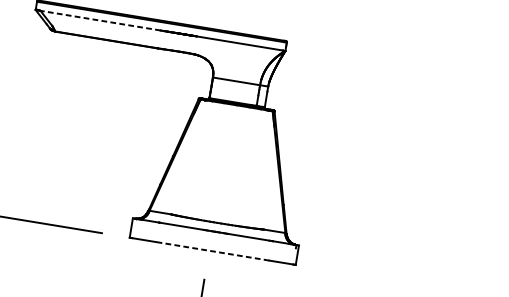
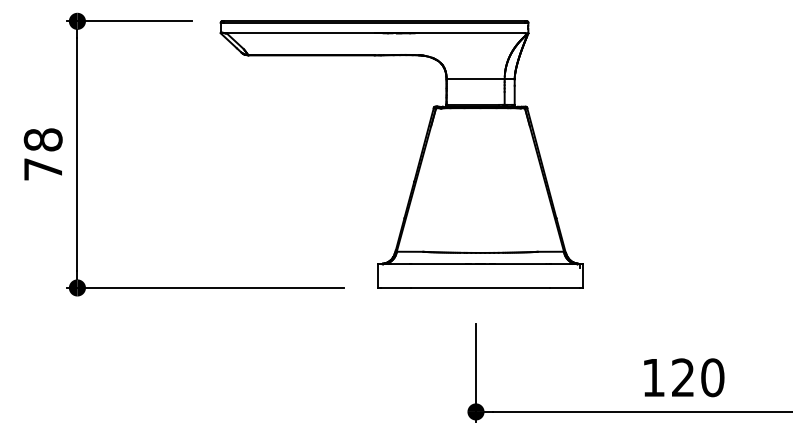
line: (100, 20) -> (300, 33), dashed -> solid
line: (212, 250) -> (480, 287), dashed -> solid

